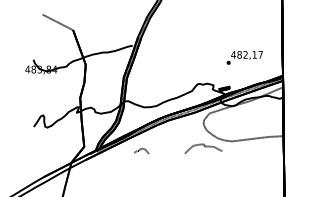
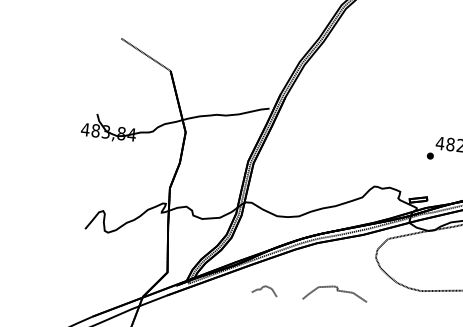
curve: (204, 147) -> (337, 292), moved

